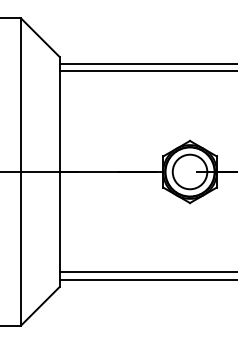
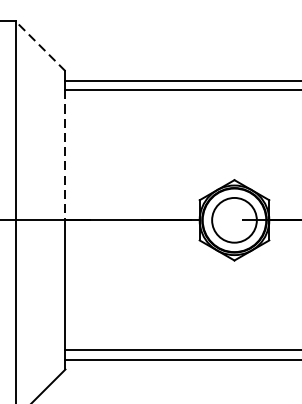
line: (39, 37) -> (39, 46), solid -> dashed
line: (59, 122) -> (65, 156), solid -> dashed

